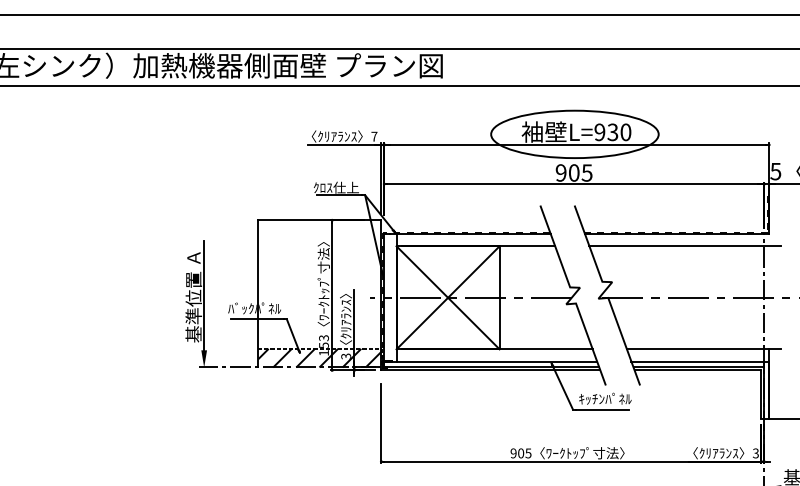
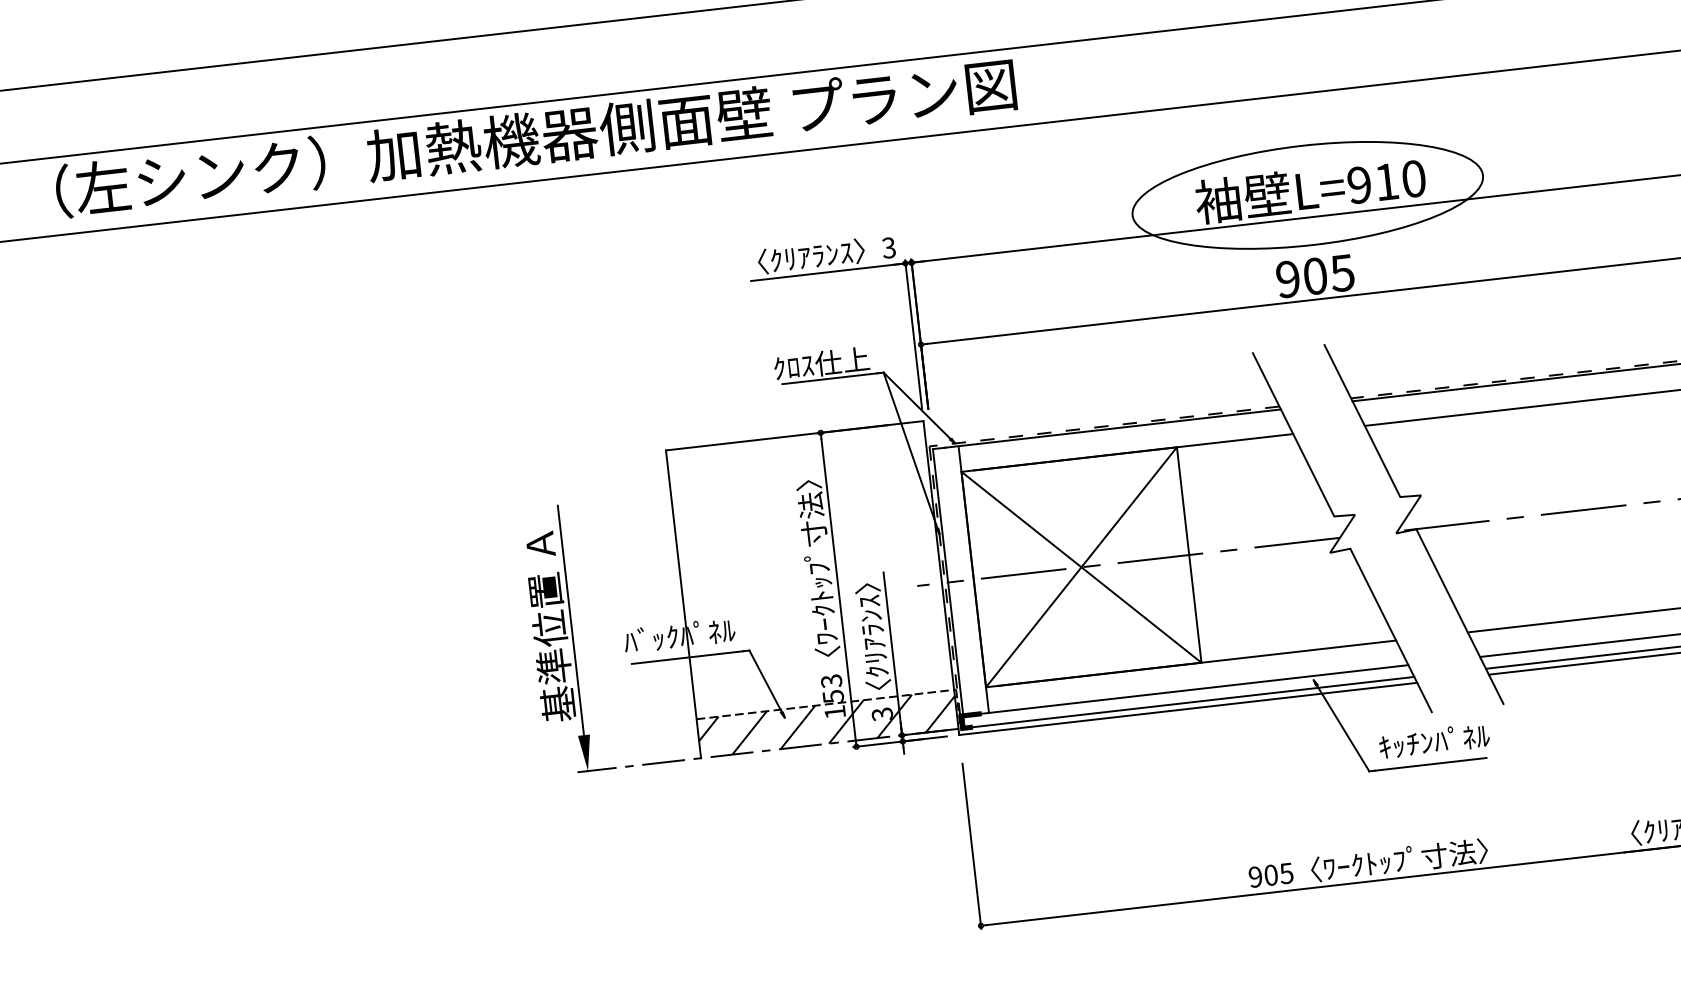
text: (612, 132) -> (1385, 182), L=930 -> L=910
text: (374, 136) -> (889, 247), 7 -> 3

